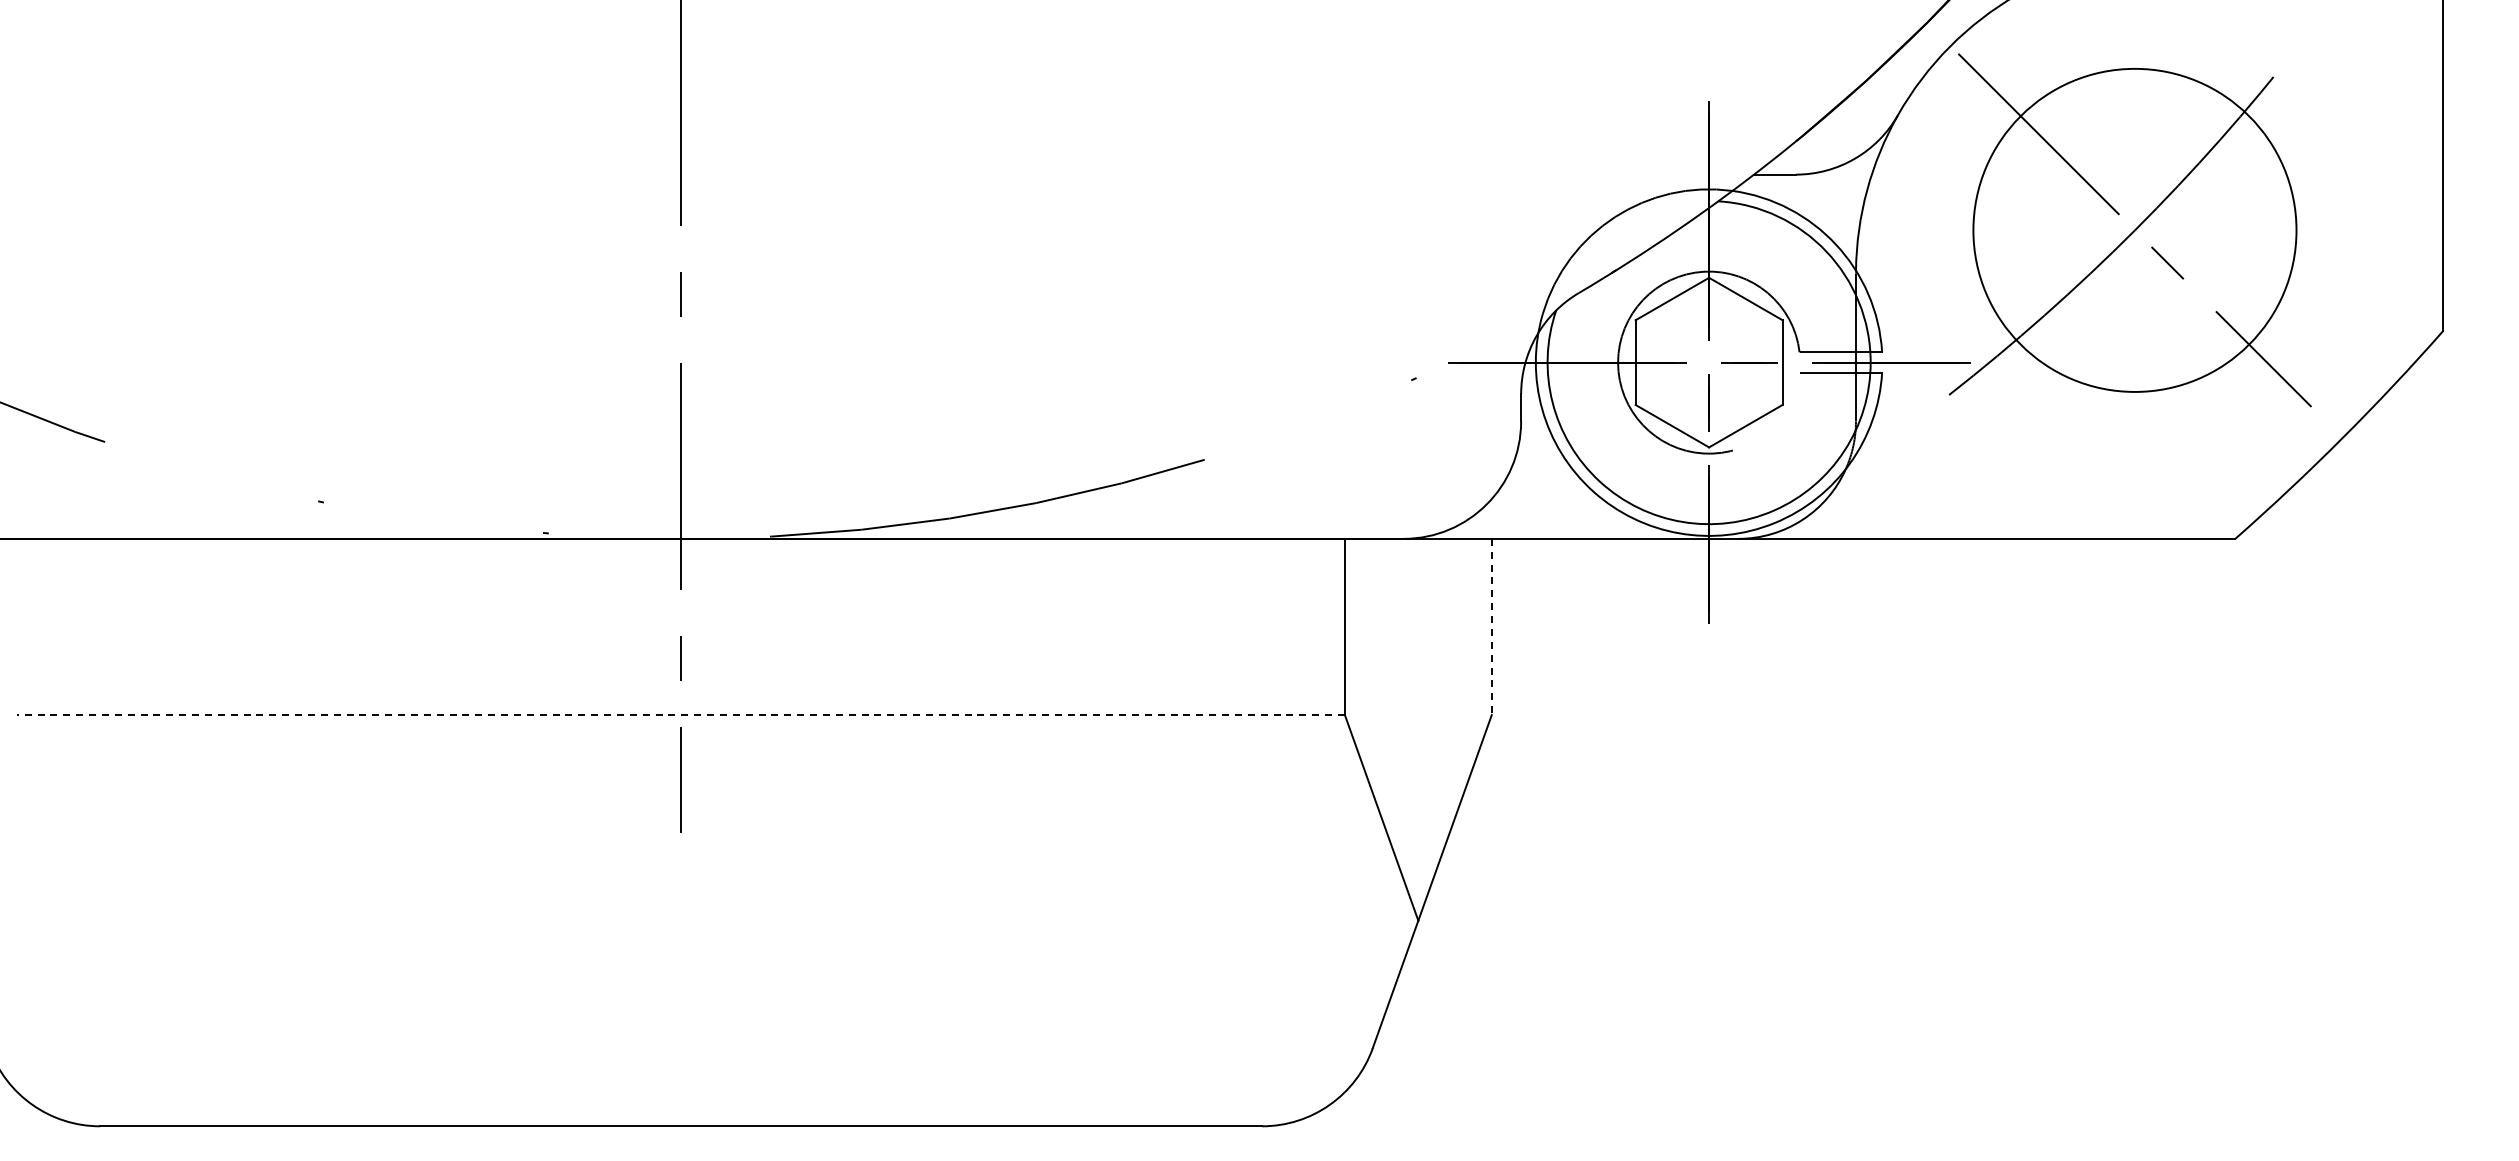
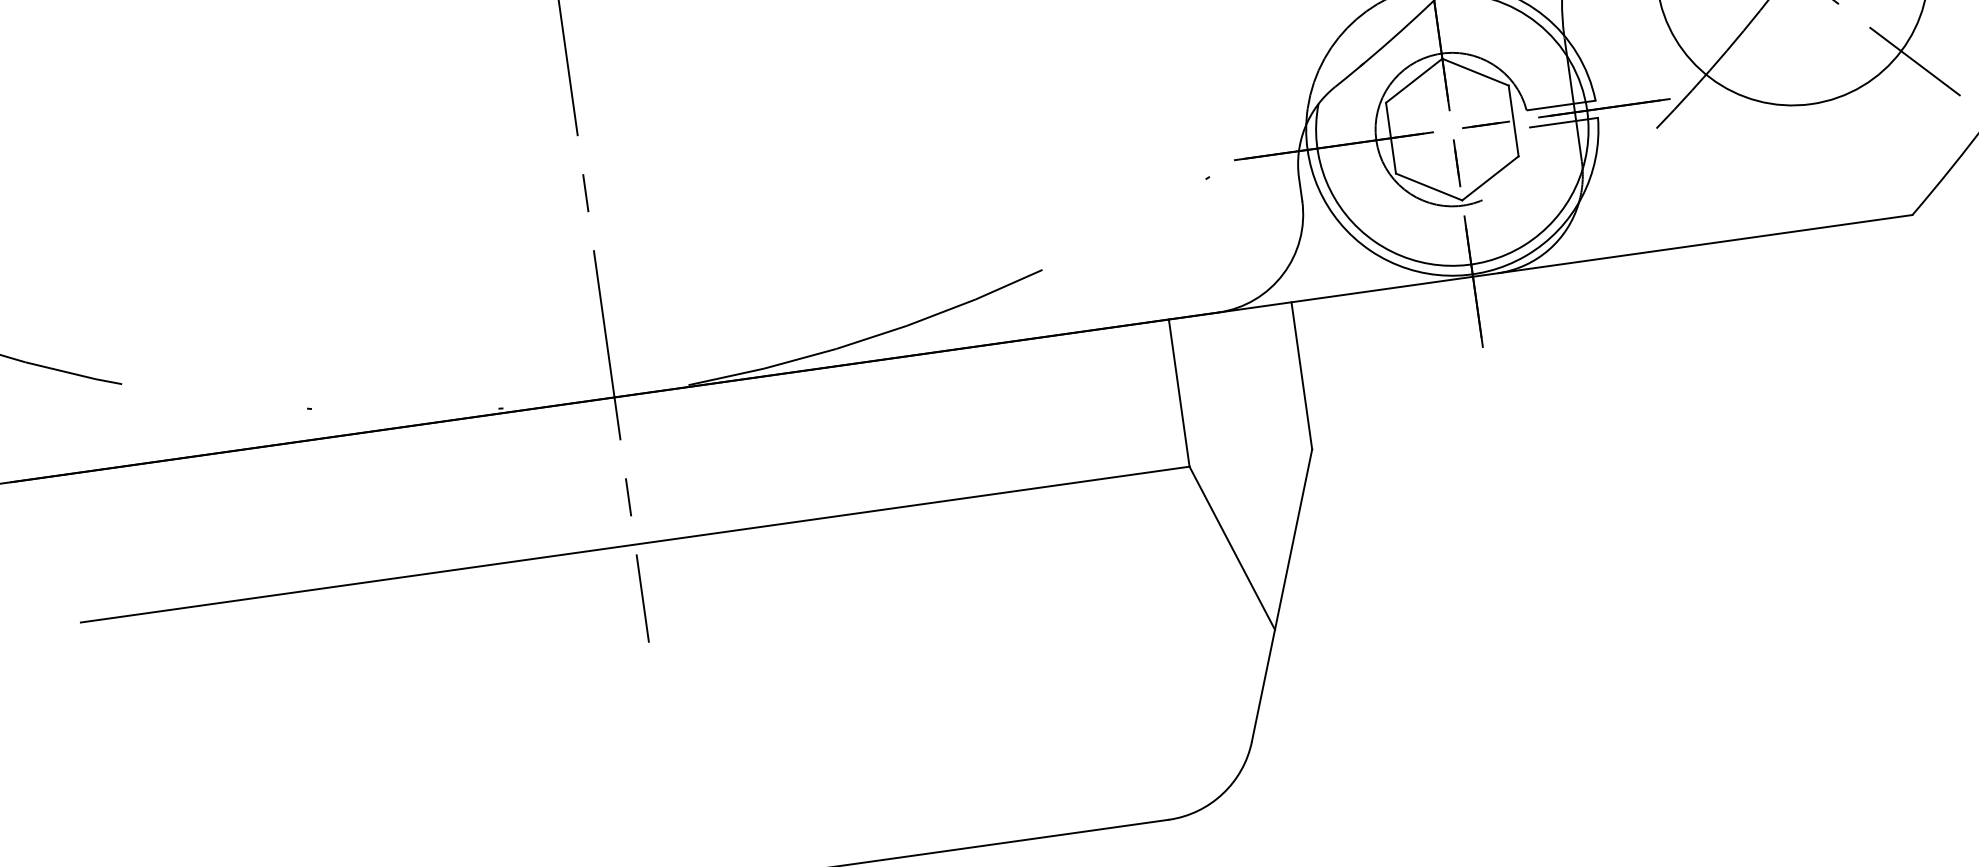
line: (1491, 627) -> (1301, 376), dashed -> solid
line: (681, 715) -> (635, 544), dashed -> solid

